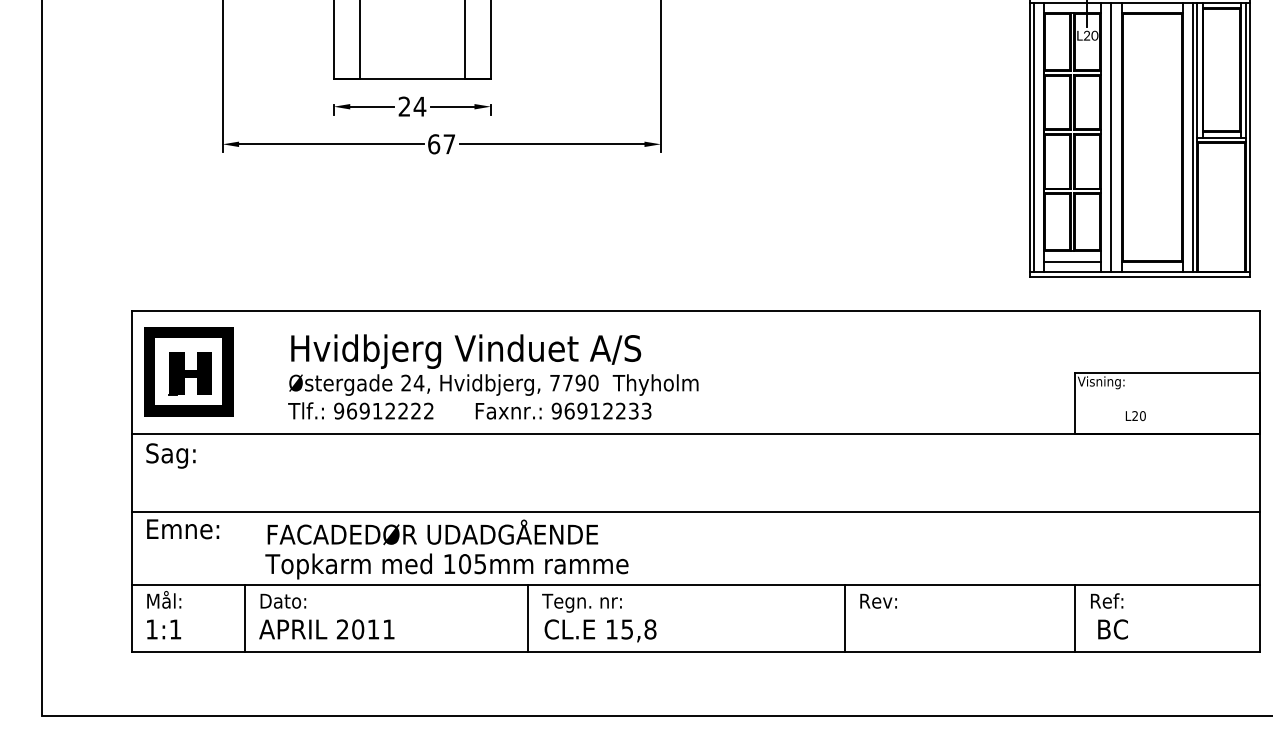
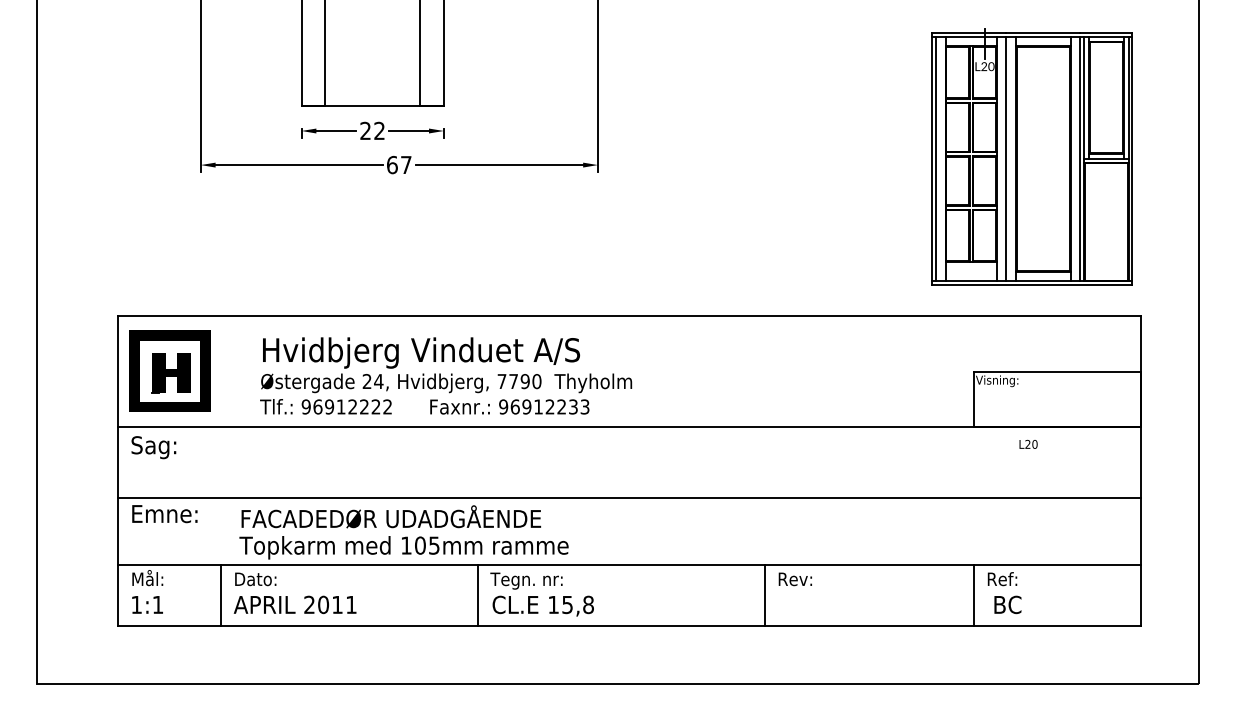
text: (419, 106) -> (379, 130), 24 -> 22
line: (1071, 261) -> (970, 271), removed
text: (1135, 415) -> (1028, 443), moved

